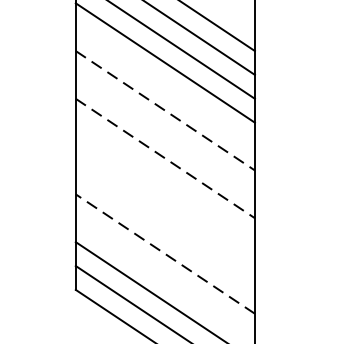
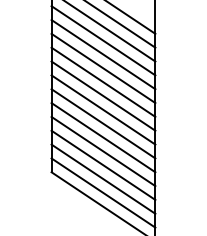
line: (165, 86) -> (103, 54), added
line: (165, 110) -> (103, 68), dashed -> solid
line: (165, 133) -> (103, 81), added
line: (165, 159) -> (103, 96), dashed -> solid
line: (165, 181) -> (103, 109), added
line: (165, 205) -> (103, 123), added
line: (165, 229) -> (103, 137), added
line: (165, 254) -> (103, 151), dashed -> solid
line: (165, 276) -> (103, 164), added

